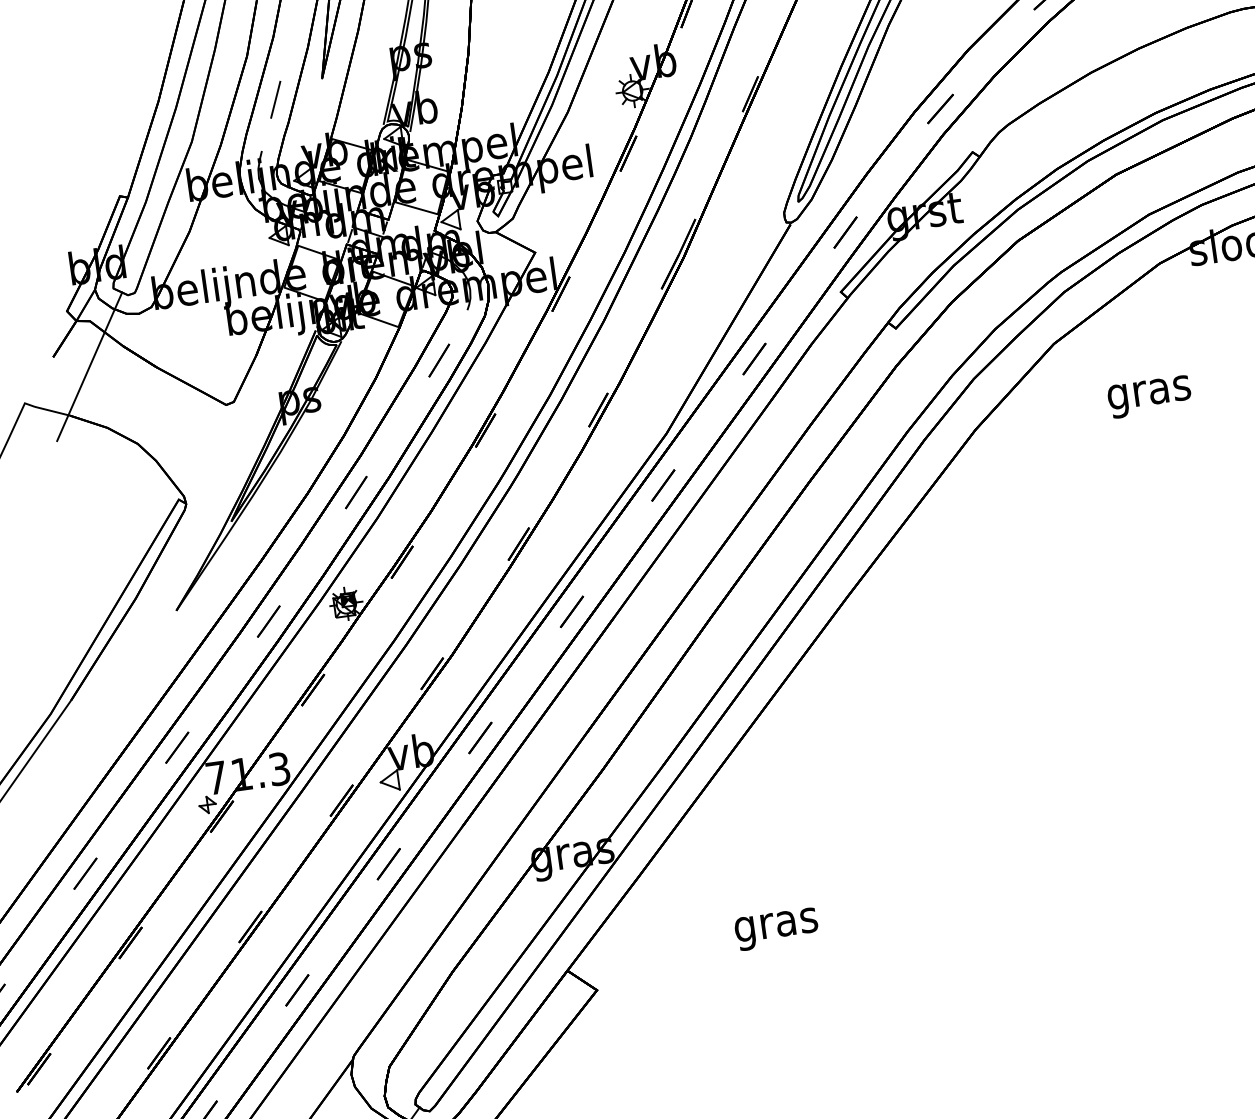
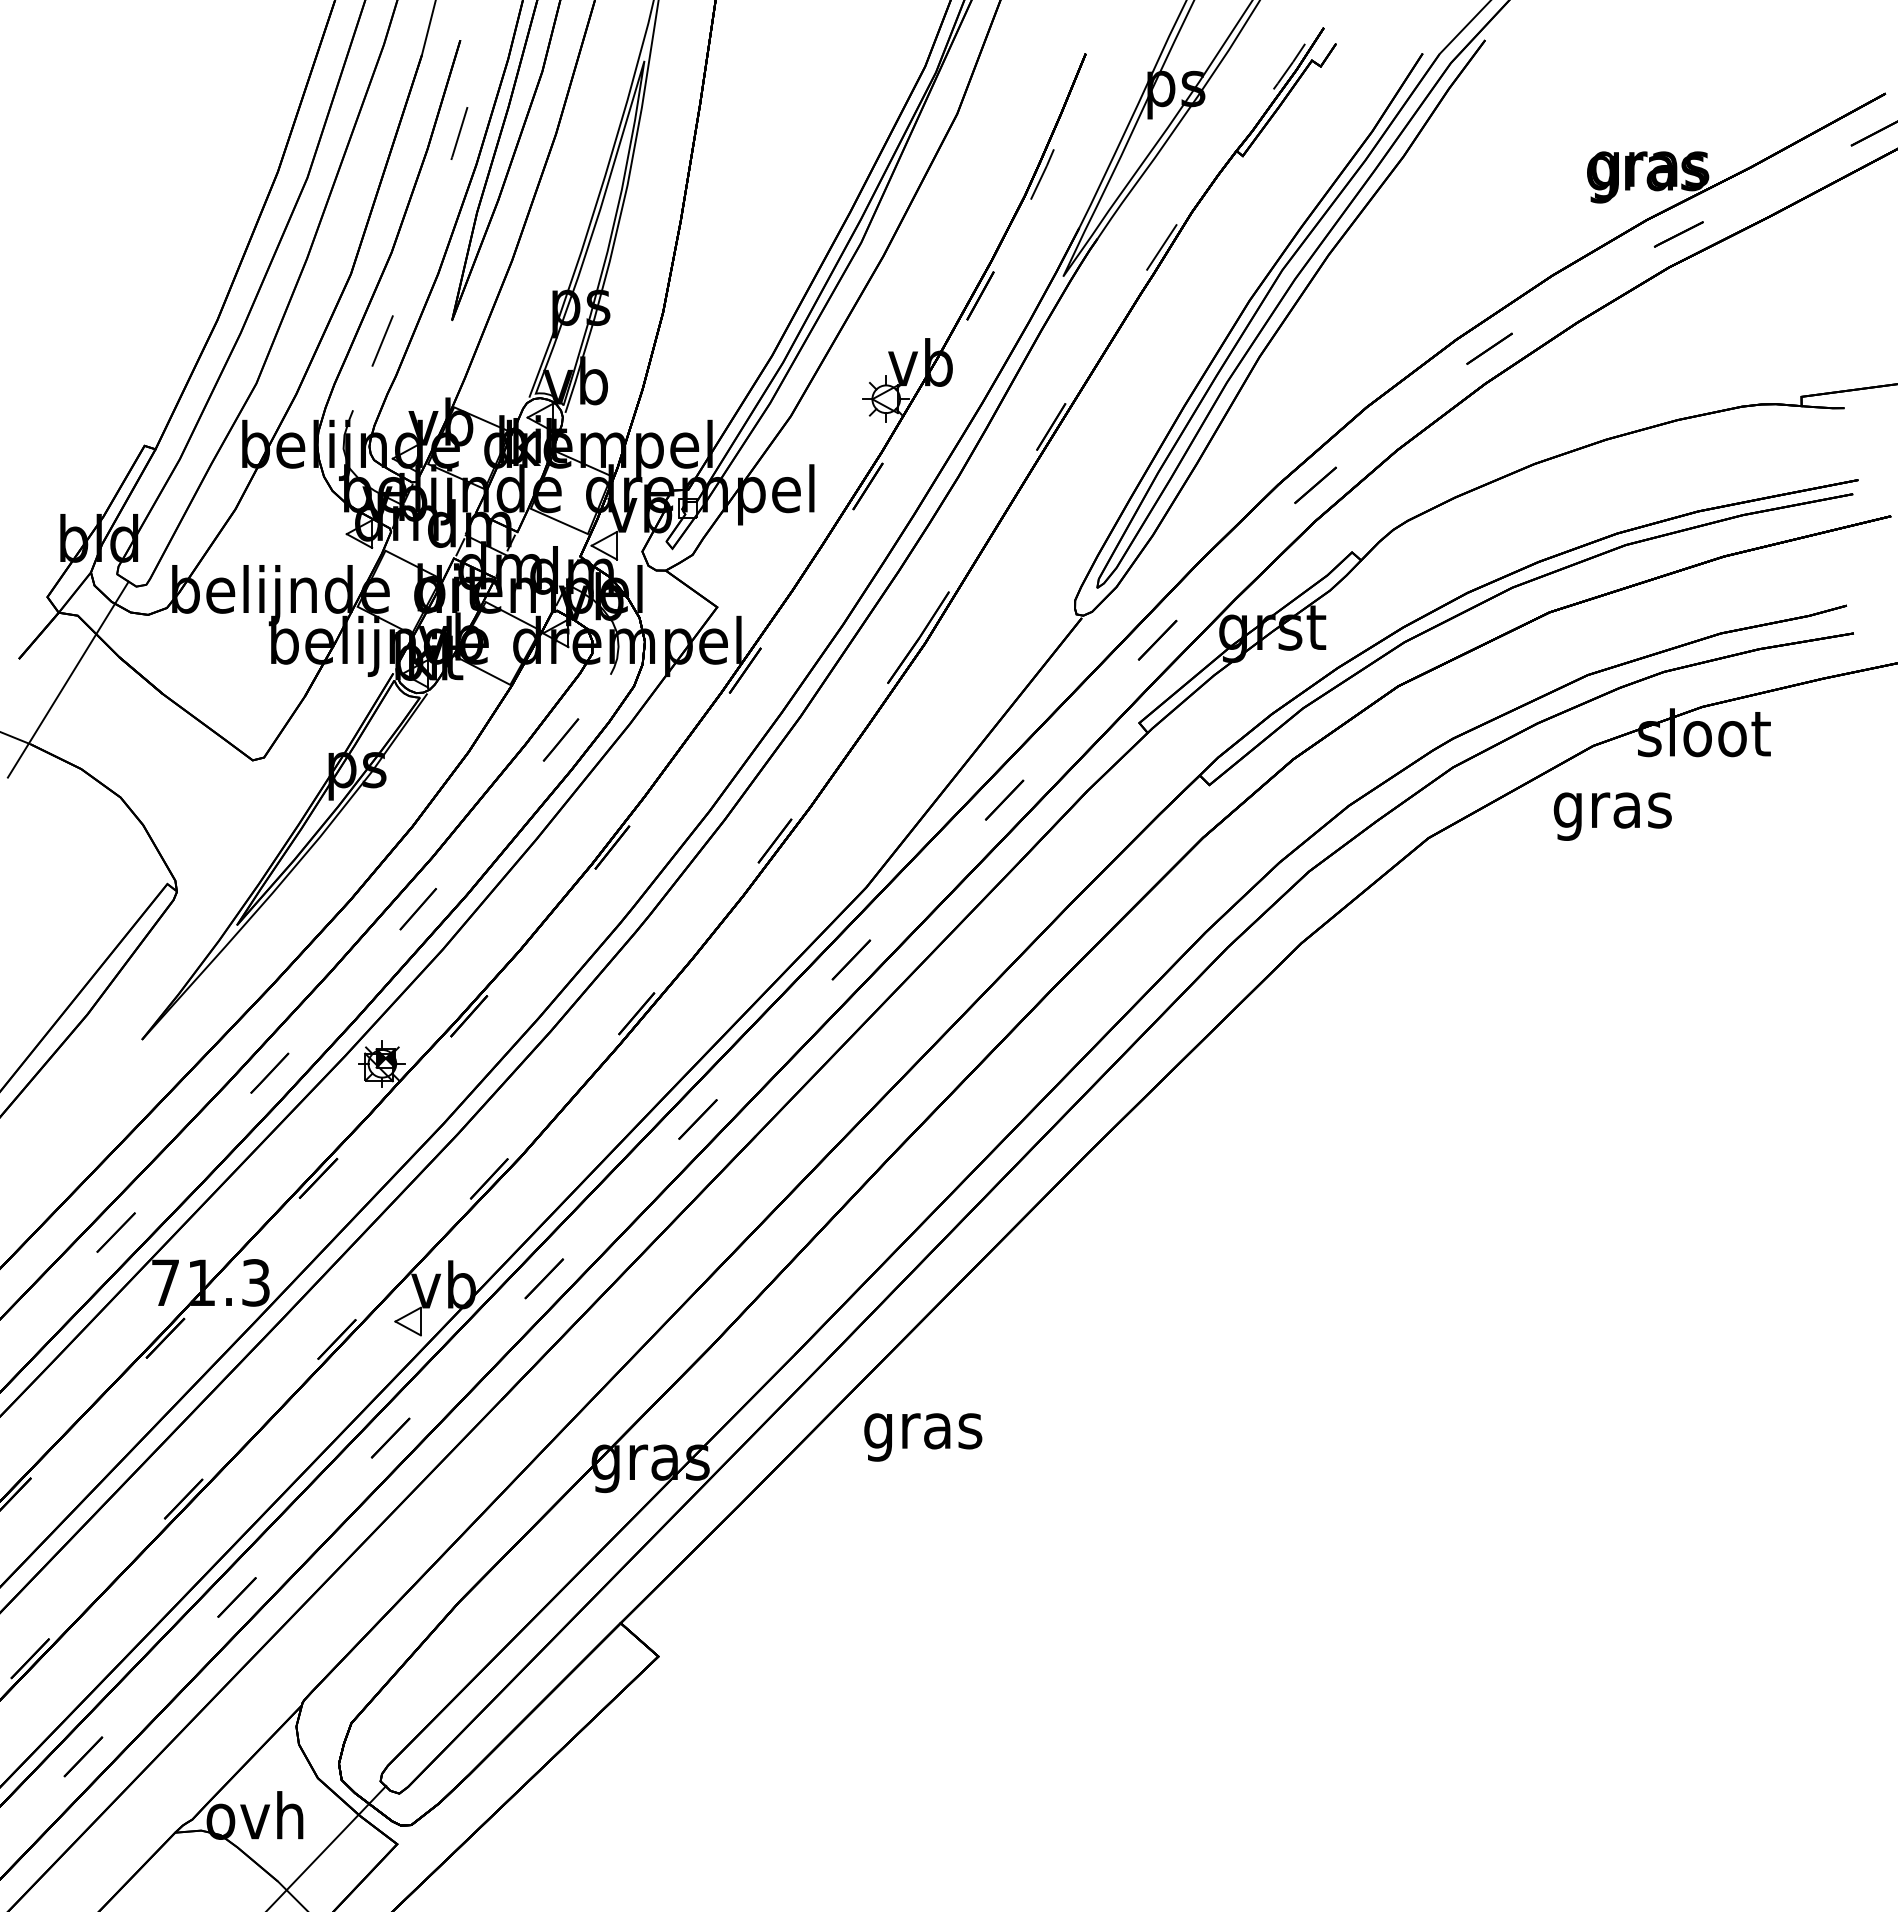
text: (1149, 396) -> (1612, 816), moved
part: (207, 804) -> (147, 1318), removed
text: (776, 929) -> (923, 1437), moved

